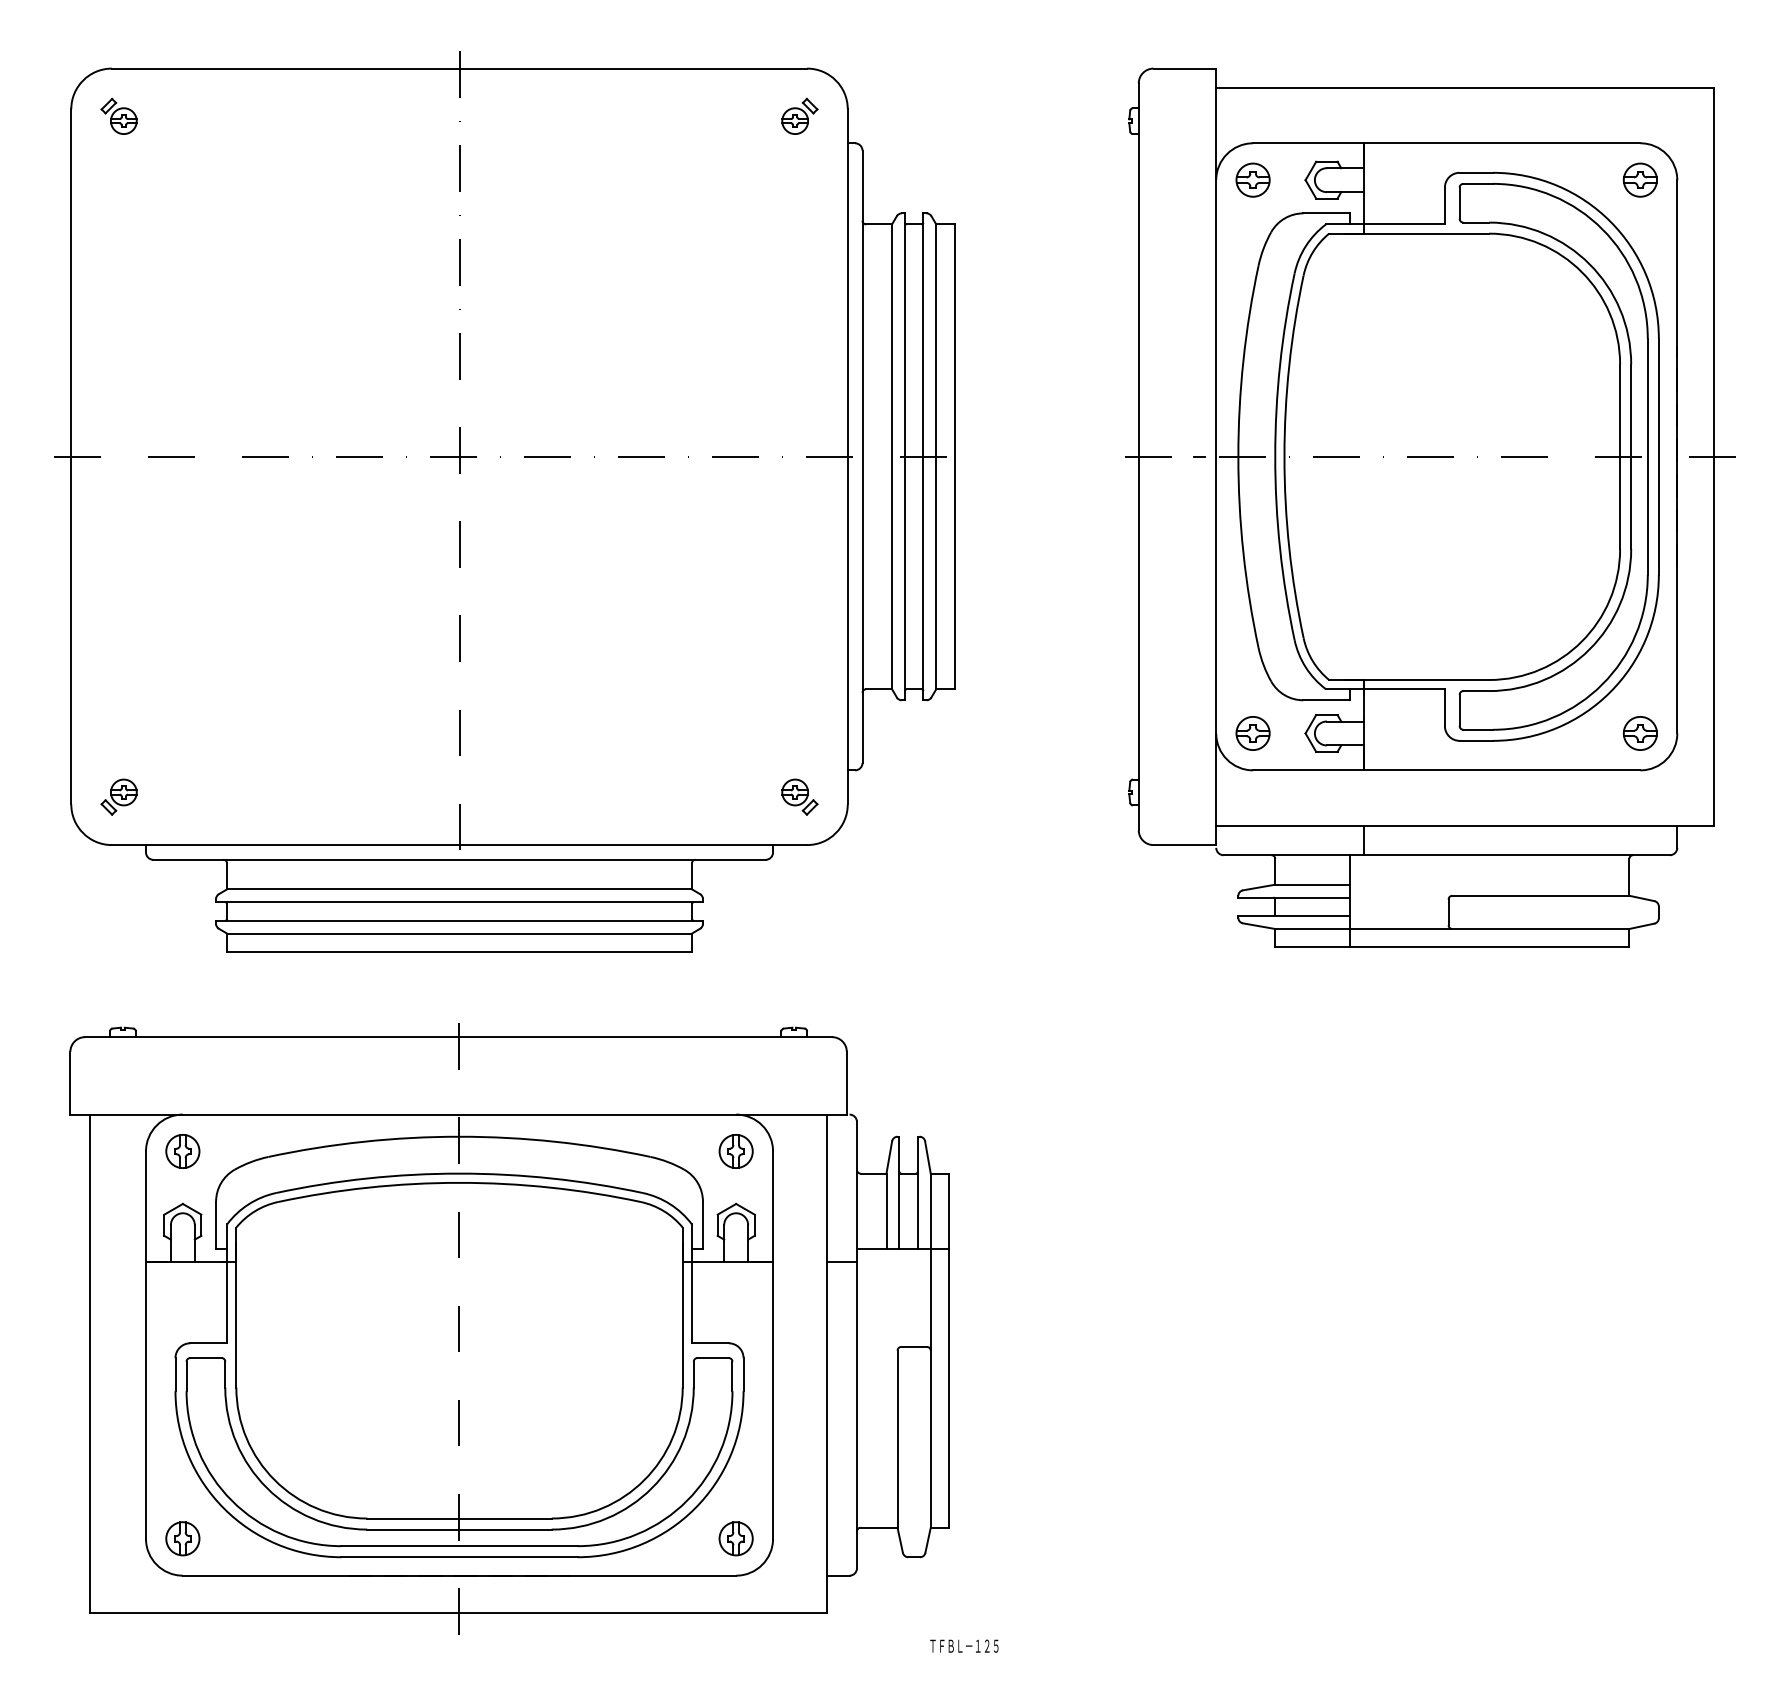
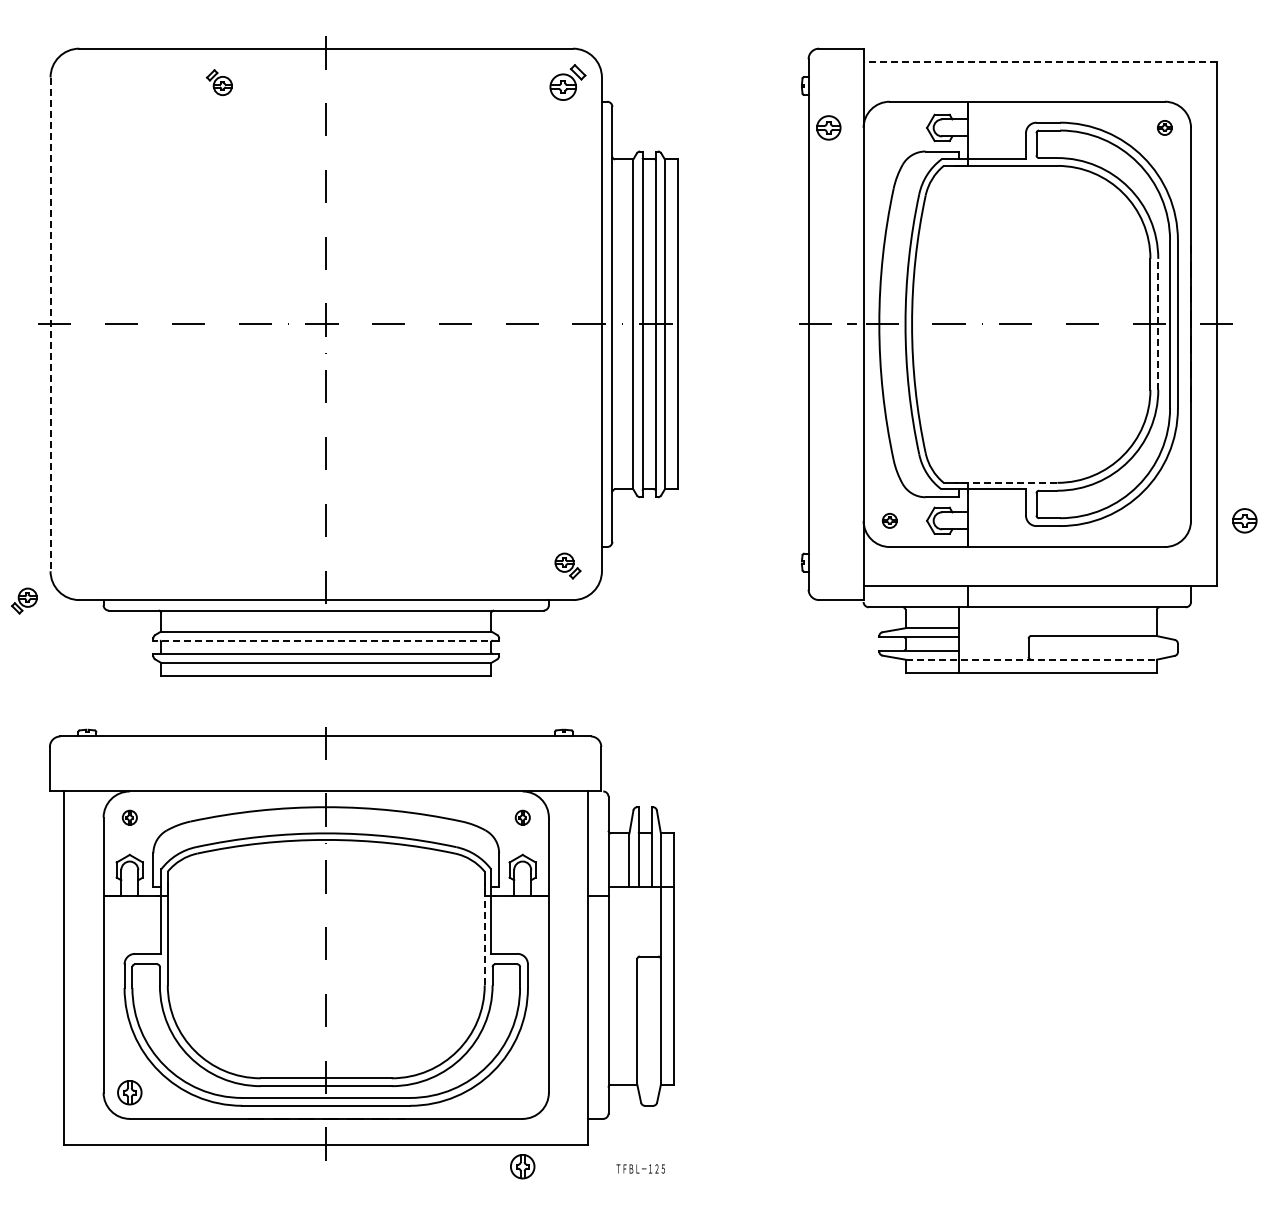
line: (1465, 88) -> (1040, 62), solid -> dashed
part: (119, 116) -> (219, 82), moved
part: (799, 116) -> (567, 82), size x1.4
part: (1252, 179) -> (828, 127), moved
part: (1639, 179) -> (1164, 127), size x0.6
line: (1631, 455) -> (1158, 323), solid -> dashed
line: (71, 456) -> (50, 324), solid -> dashed
line: (1416, 679) -> (1005, 482), solid -> dashed
part: (1252, 733) -> (889, 520), size x0.6
part: (1639, 733) -> (1244, 520), moved
part: (119, 796) -> (24, 600), moved
line: (459, 901) -> (326, 640), solid -> dashed
line: (1452, 928) -> (1031, 659), solid -> dashed
part: (182, 1151) -> (129, 817), size x0.6
part: (735, 1151) -> (522, 817), size x0.6
line: (682, 1314) -> (484, 933), solid -> dashed
part: (735, 1538) -> (522, 1166), moved
text: (964, 1645) -> (640, 1168), moved

